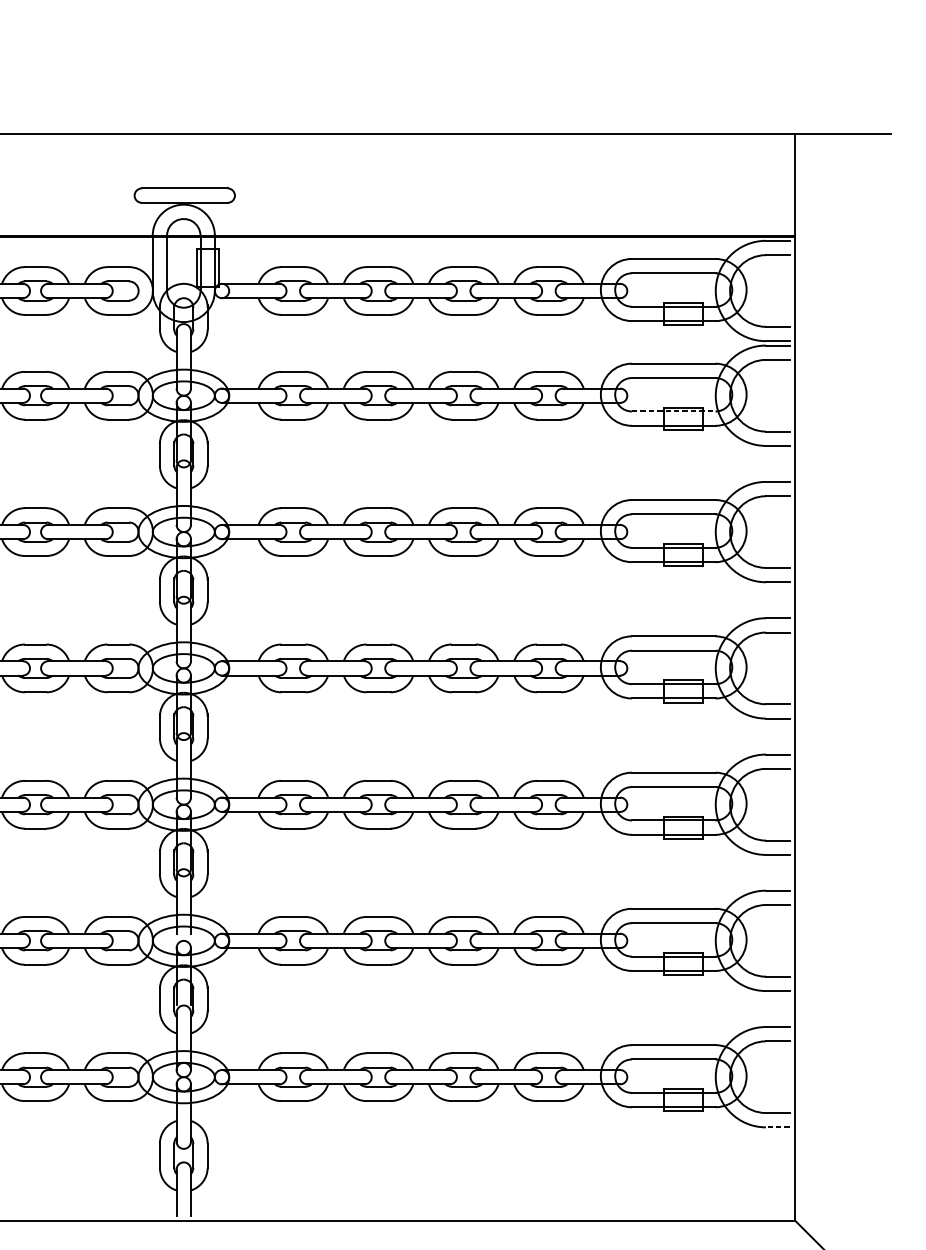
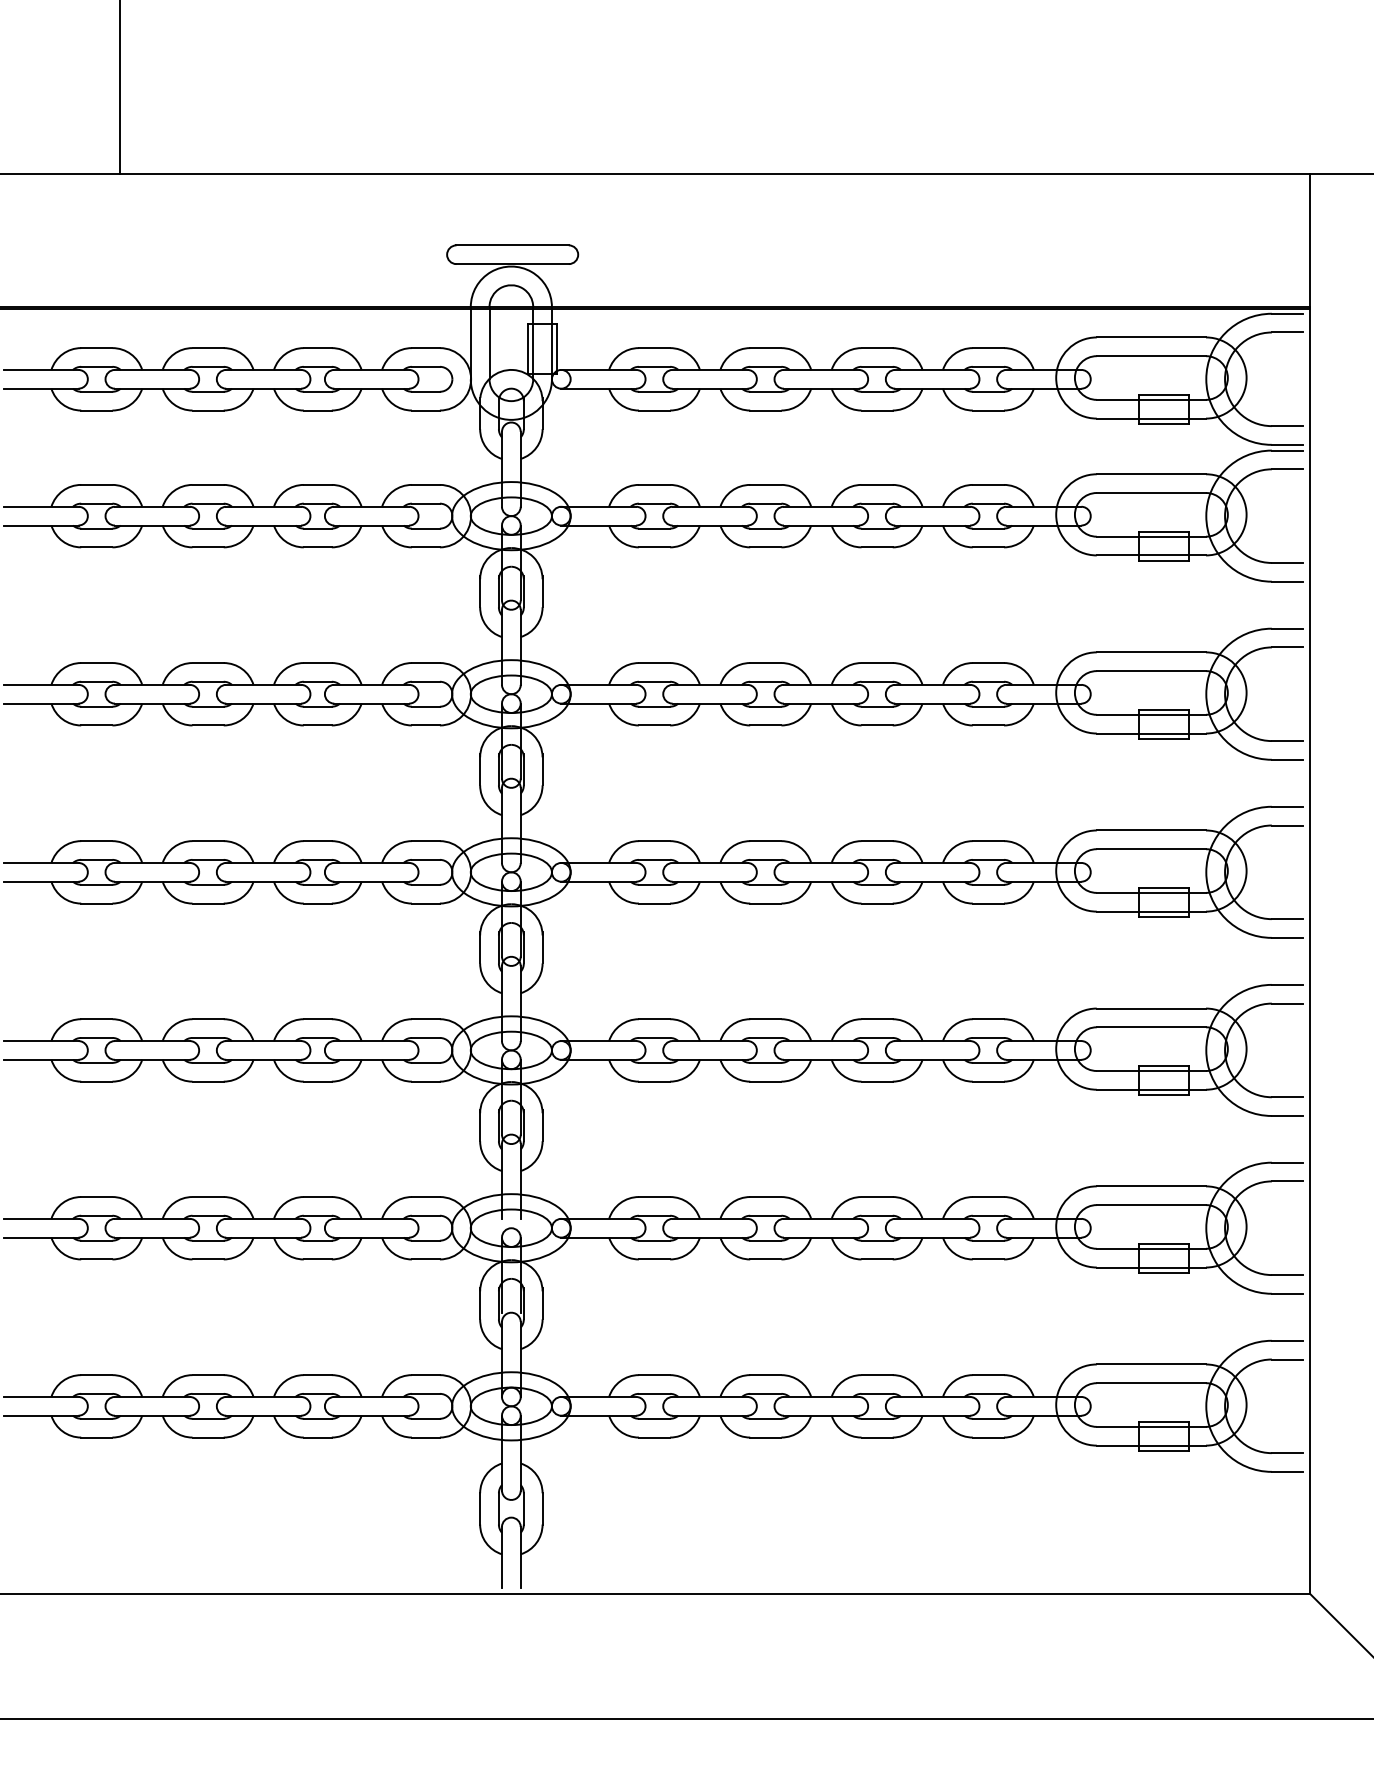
line: (673, 411) -> (1151, 536), dashed -> solid
line: (777, 1127) -> (1287, 1471), dashed -> solid

